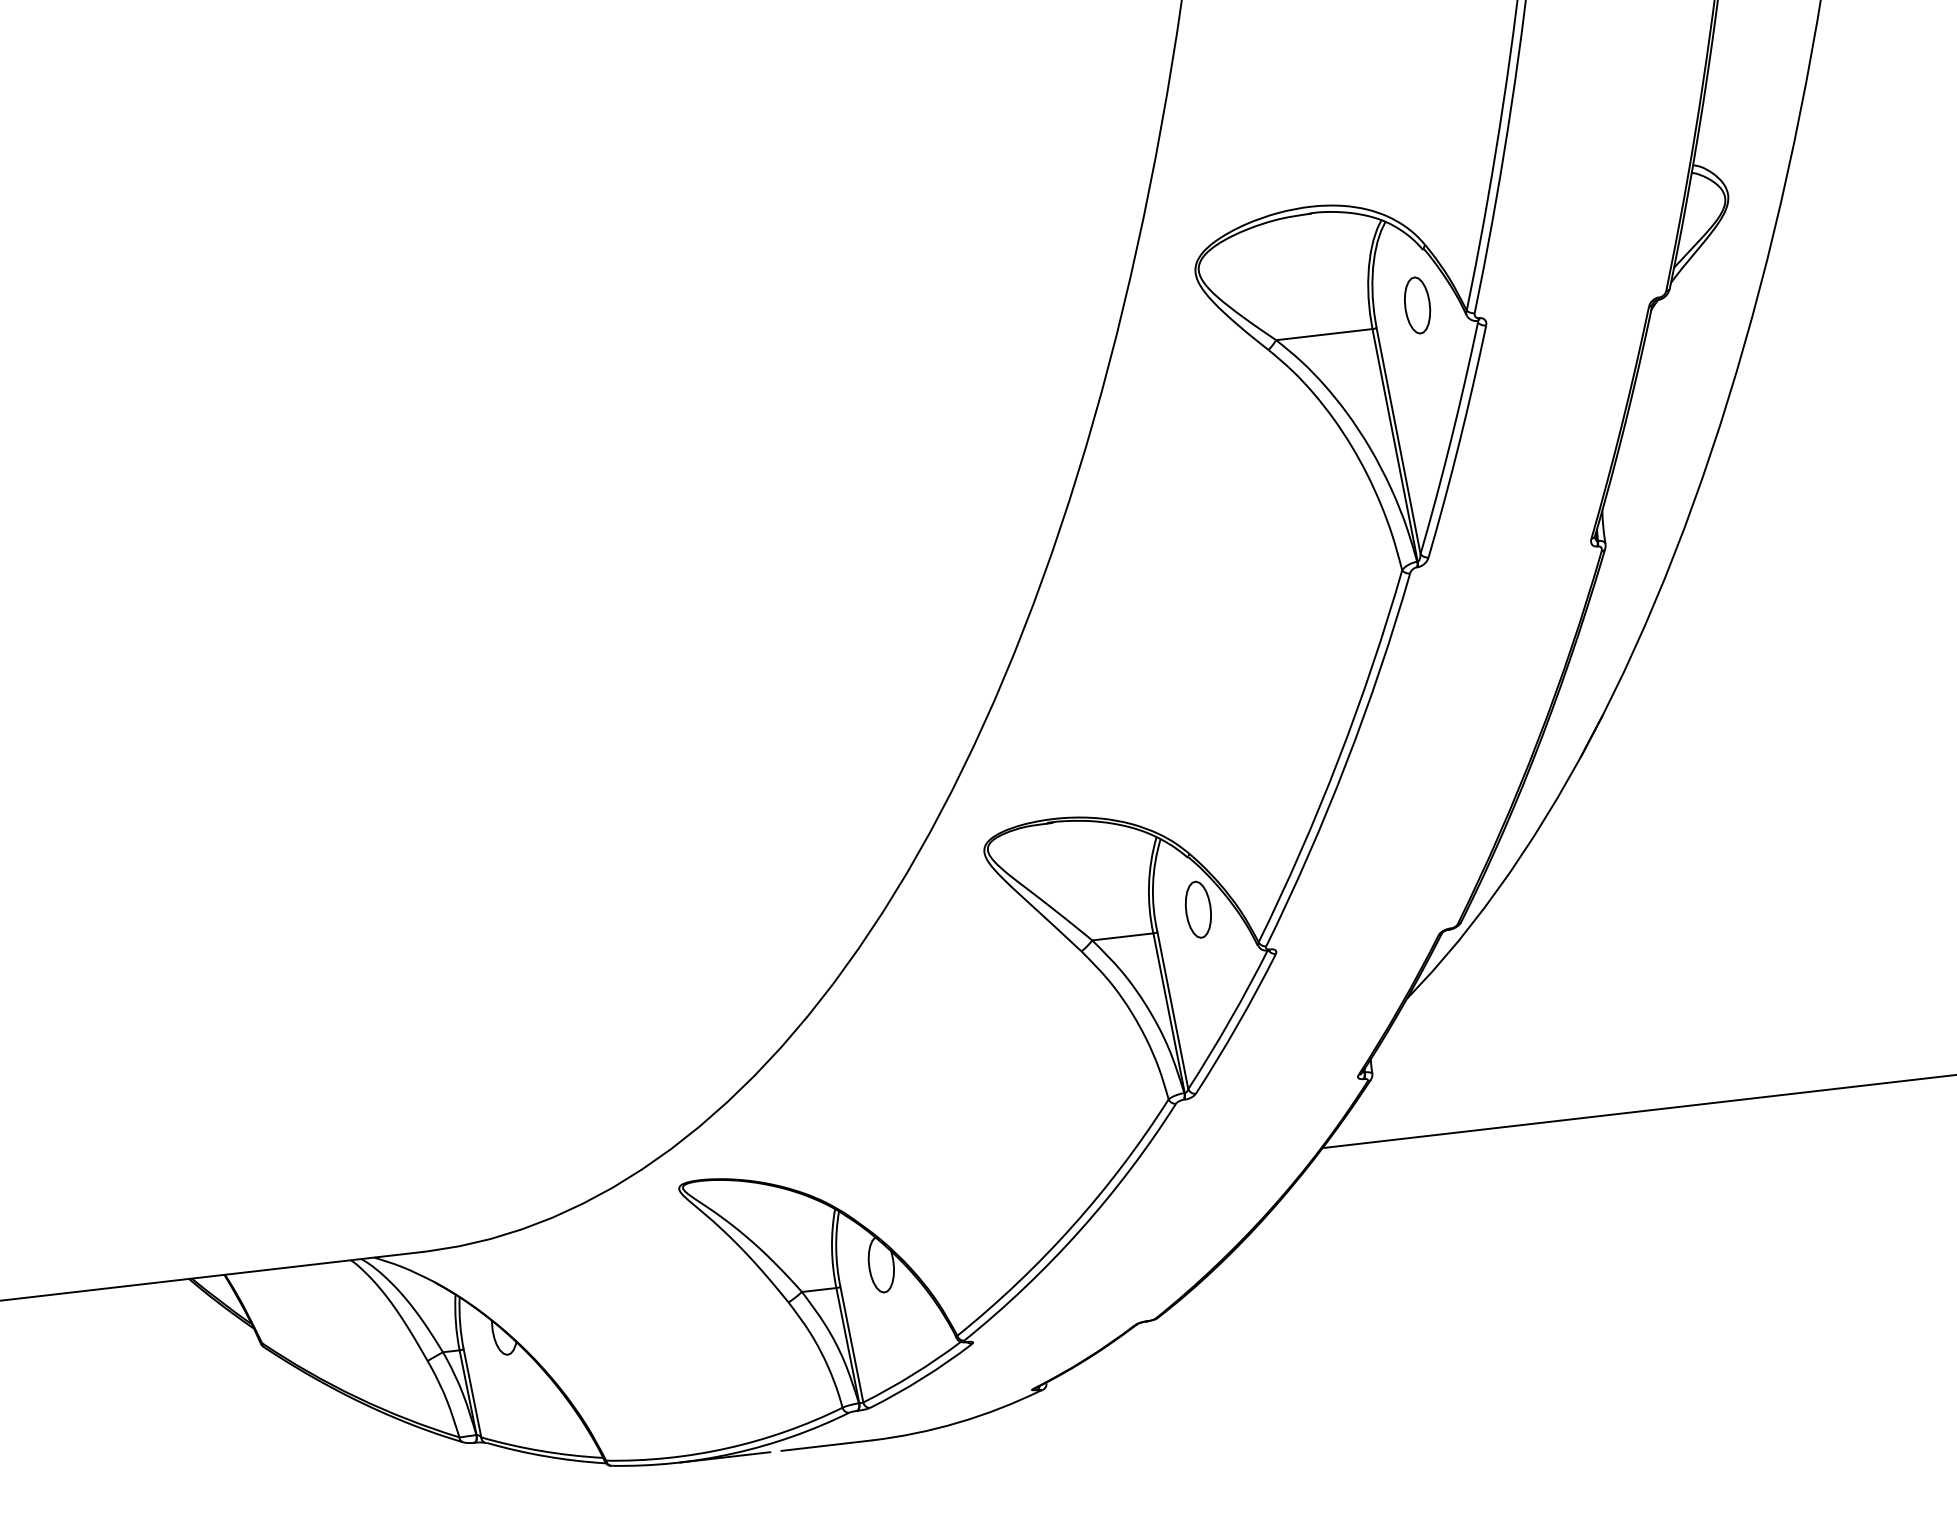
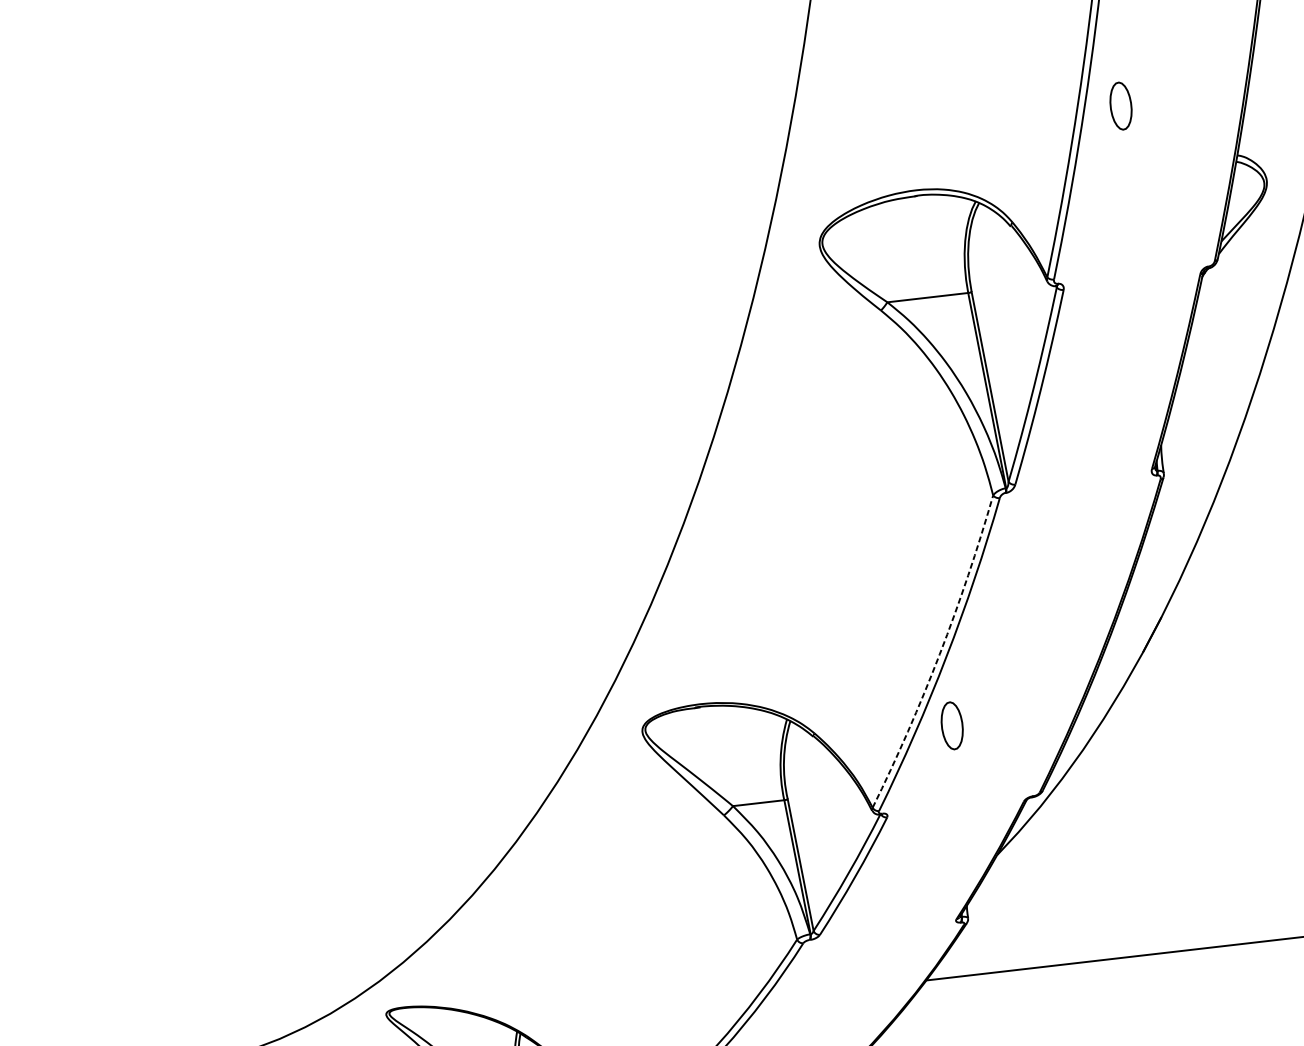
part: (1417, 305) -> (1121, 106), moved
arc: (1338, 759) -> (939, 654), solid -> dashed
part: (1197, 909) -> (951, 725), moved

